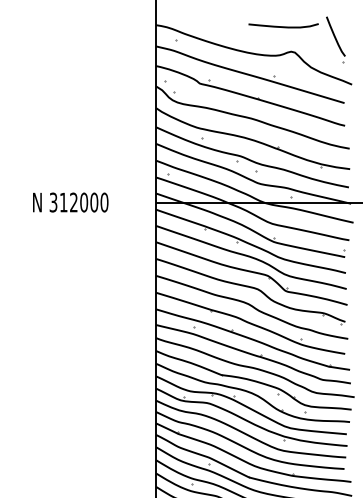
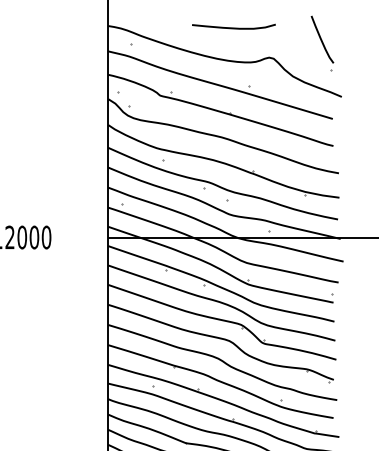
curve: (283, 26) -> (233, 27), moved

